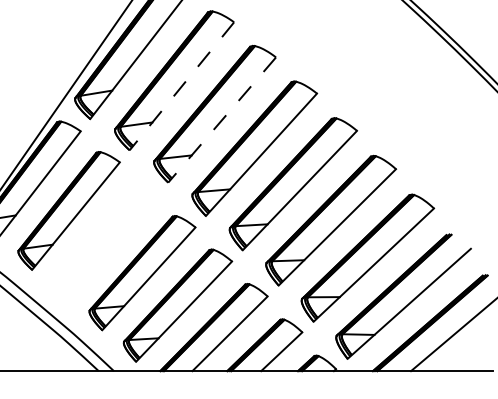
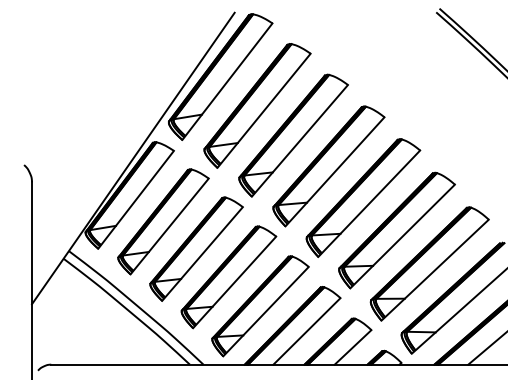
line: (182, 85) -> (264, 110), dashed -> solid
line: (221, 119) -> (299, 140), dashed -> solid
part: (106, 240) -> (196, 248), added

